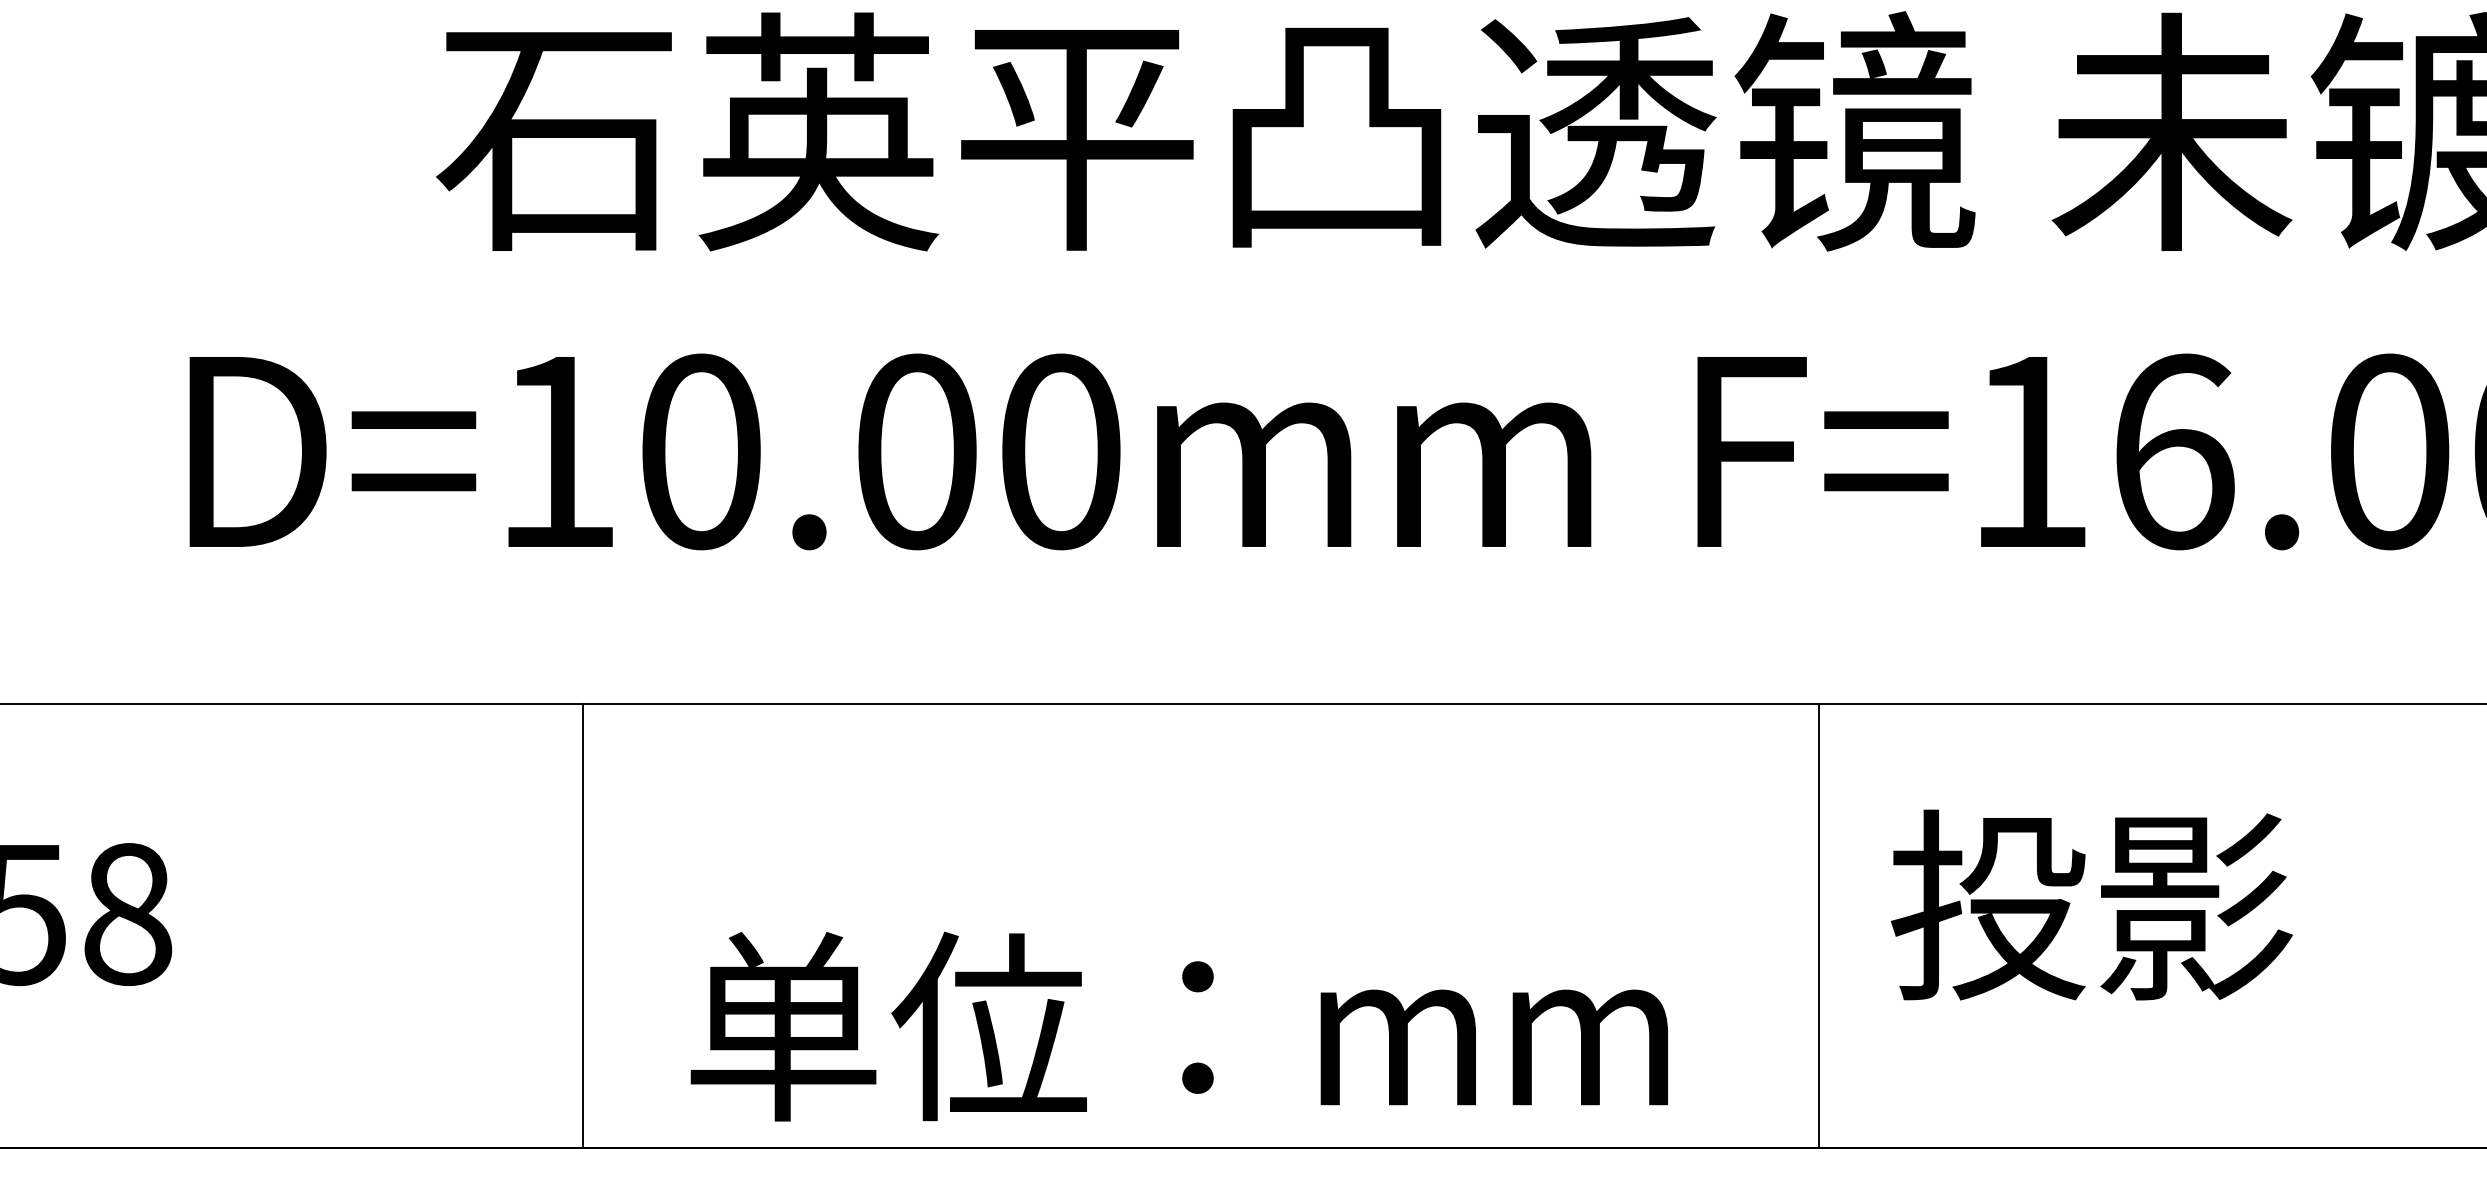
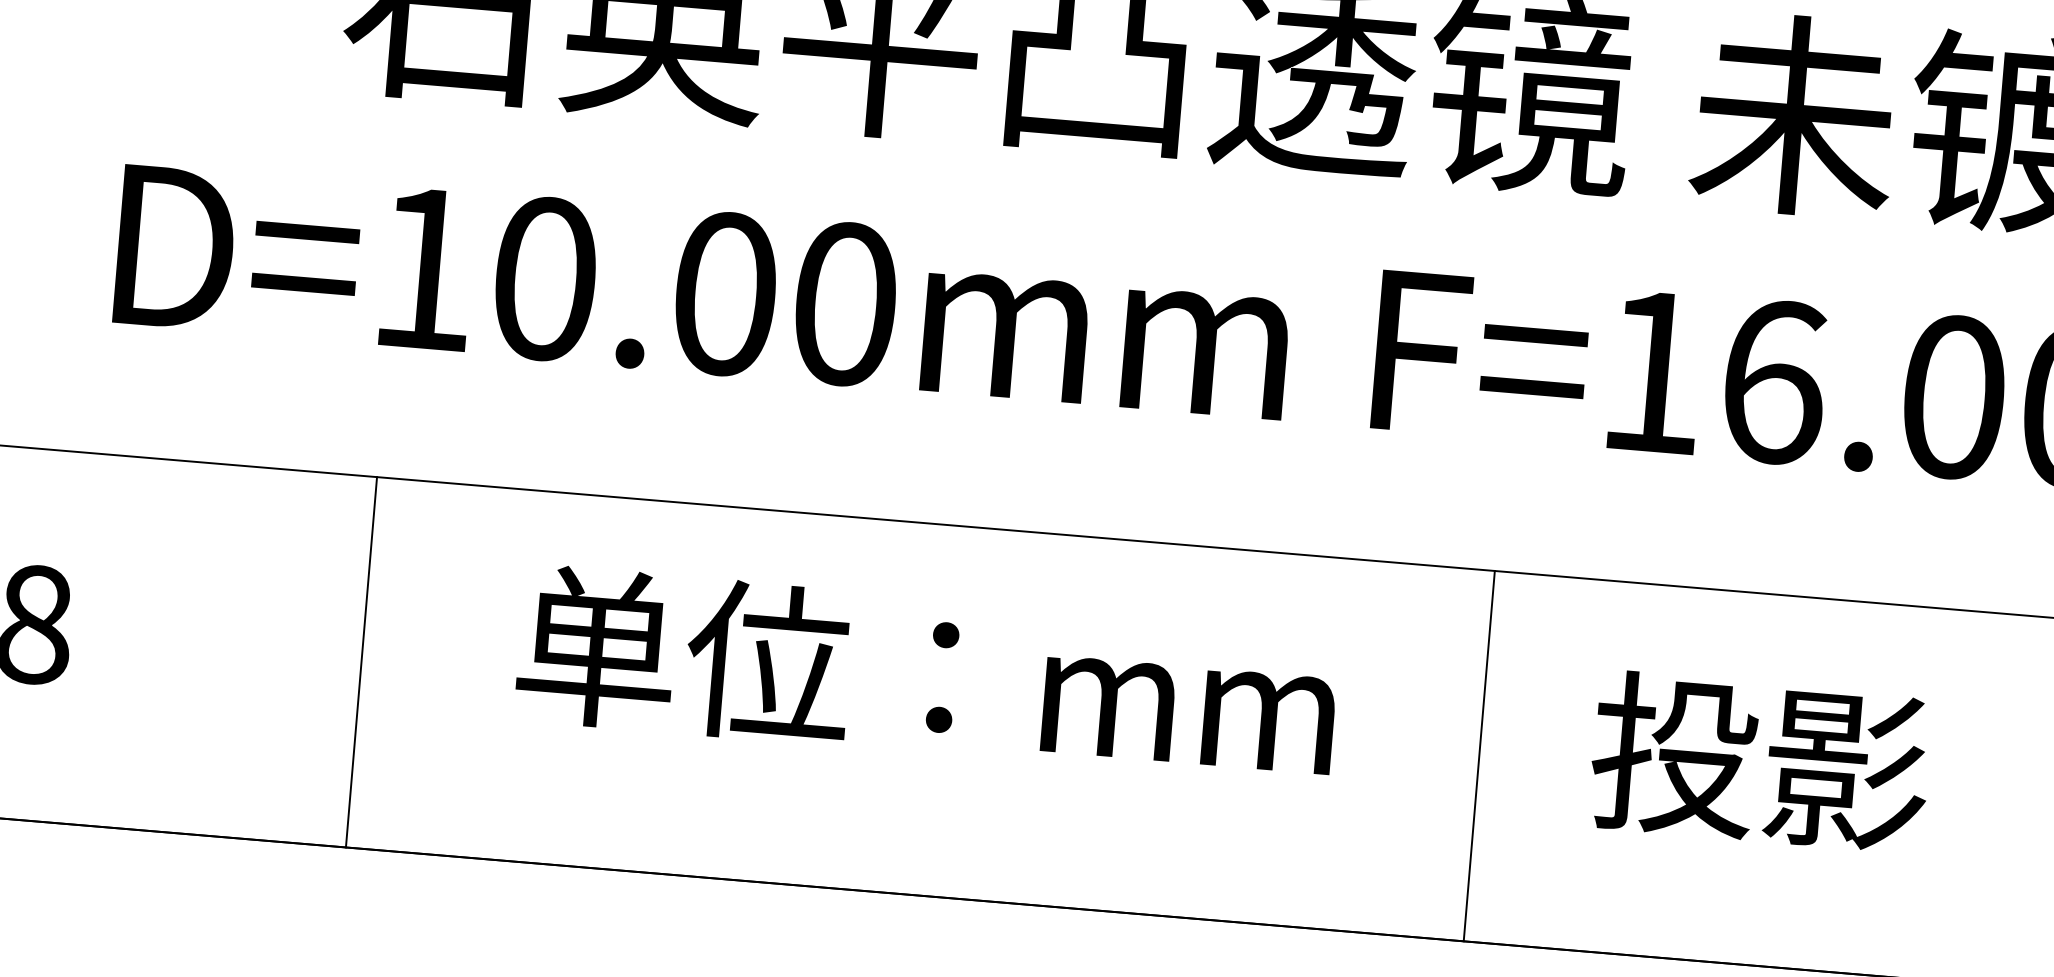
text: (2091, 904) -> (1760, 761), moved
line: (582, 926) -> (361, 662), moved
line: (1818, 926) -> (1479, 756), moved
text: (1178, 1026) -> (926, 675), moved

